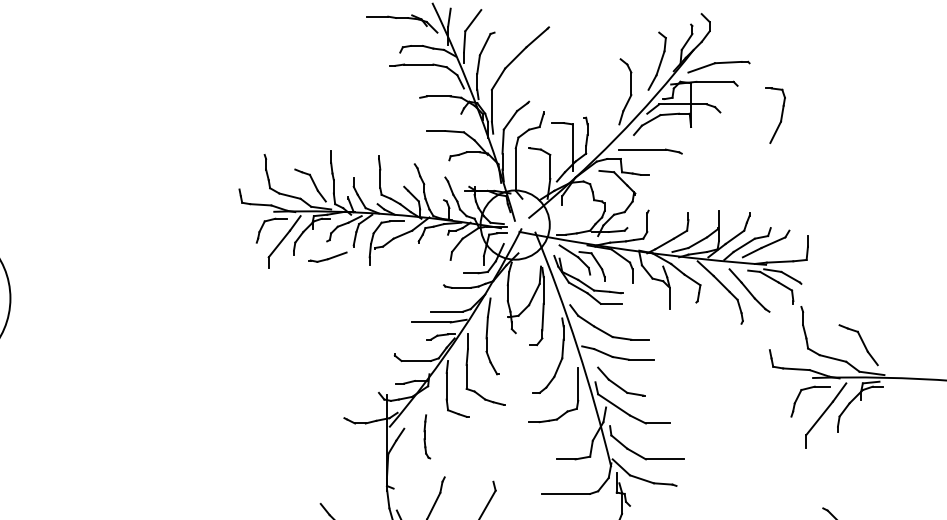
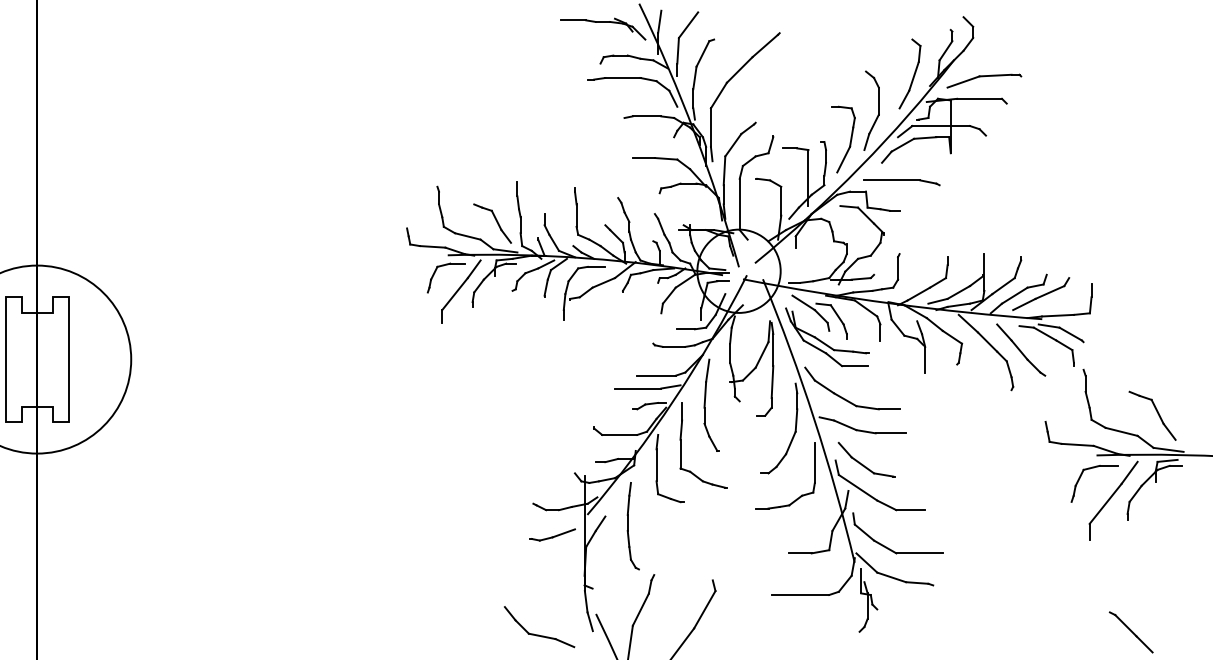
part: (780, 118) -> (849, 142), moved
part: (327, 256) -> (552, 534), moved
part: (426, 437) -> (632, 526), size x1.67

